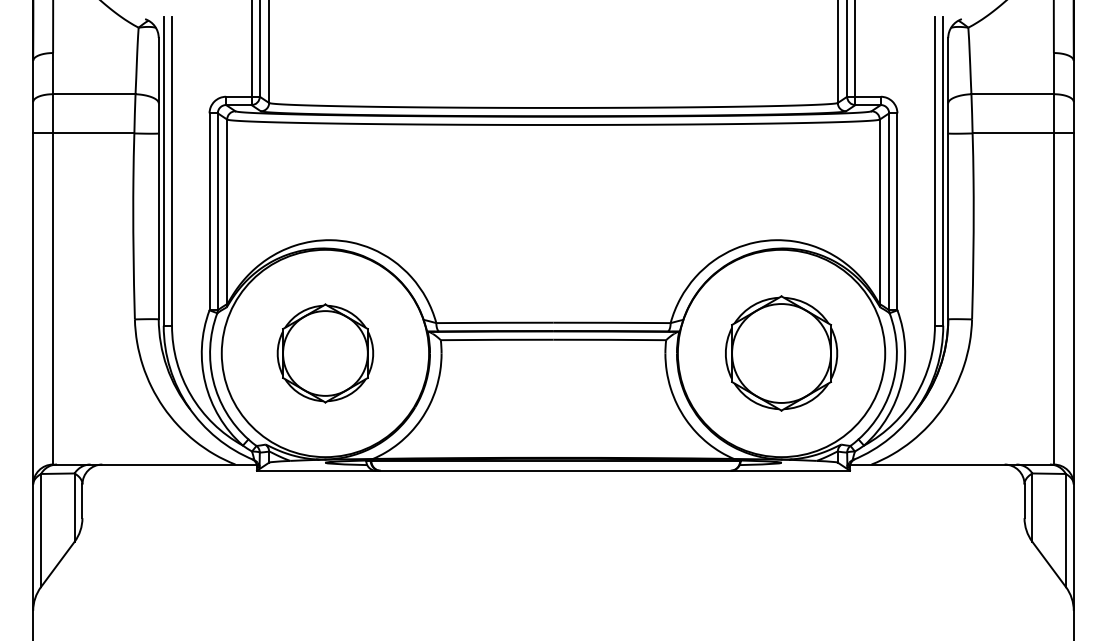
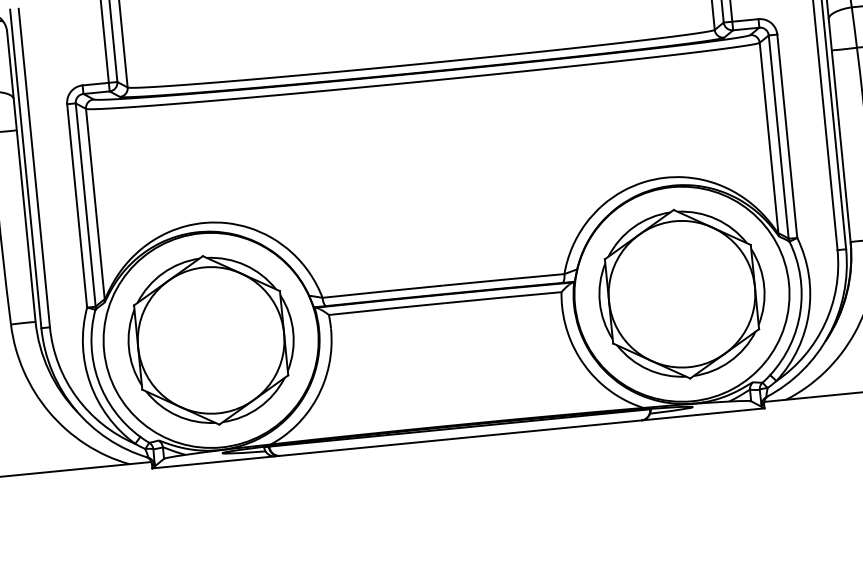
part: (325, 353) -> (211, 340), size x1.67
part: (781, 353) -> (681, 294), size x1.43

